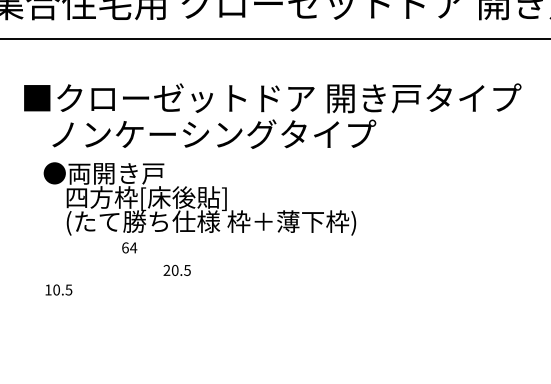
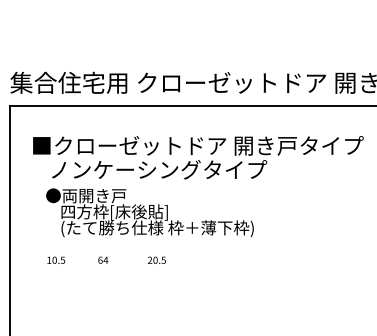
text: (130, 246) -> (103, 259), moved
text: (176, 269) -> (156, 259), moved
text: (59, 288) -> (56, 259), moved

